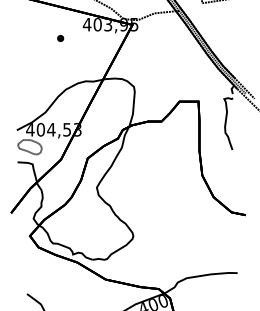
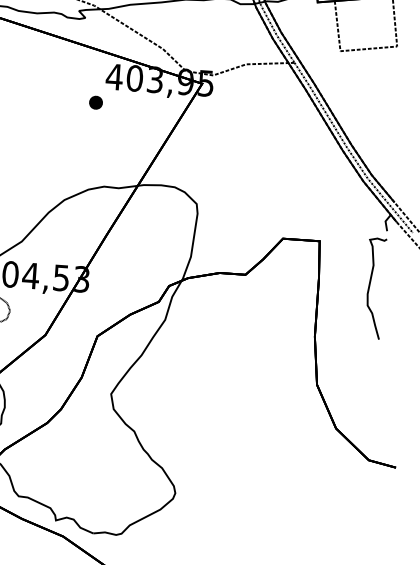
part: (60, 38) -> (95, 102), moved

